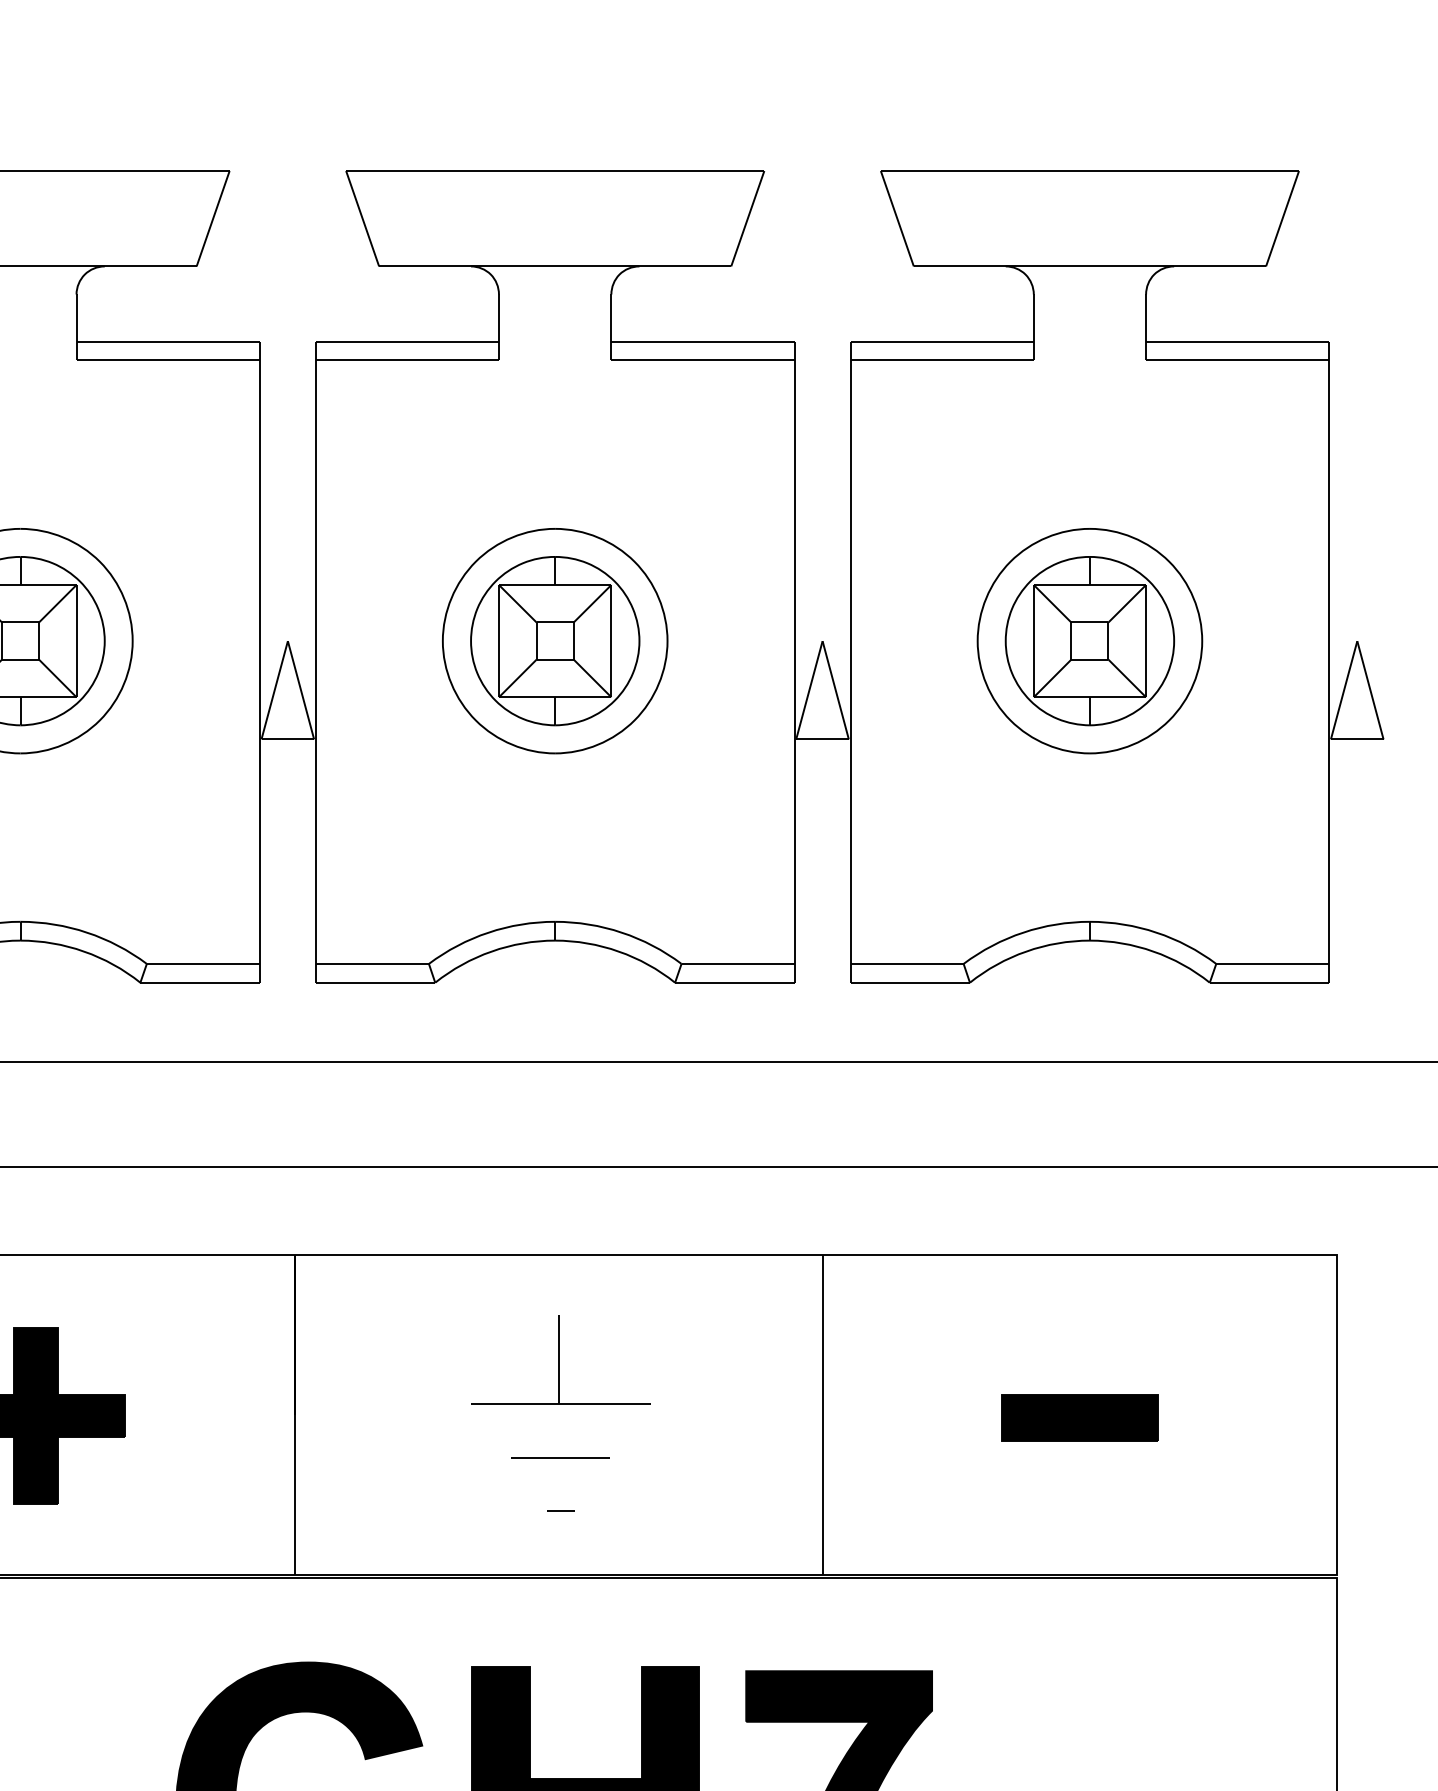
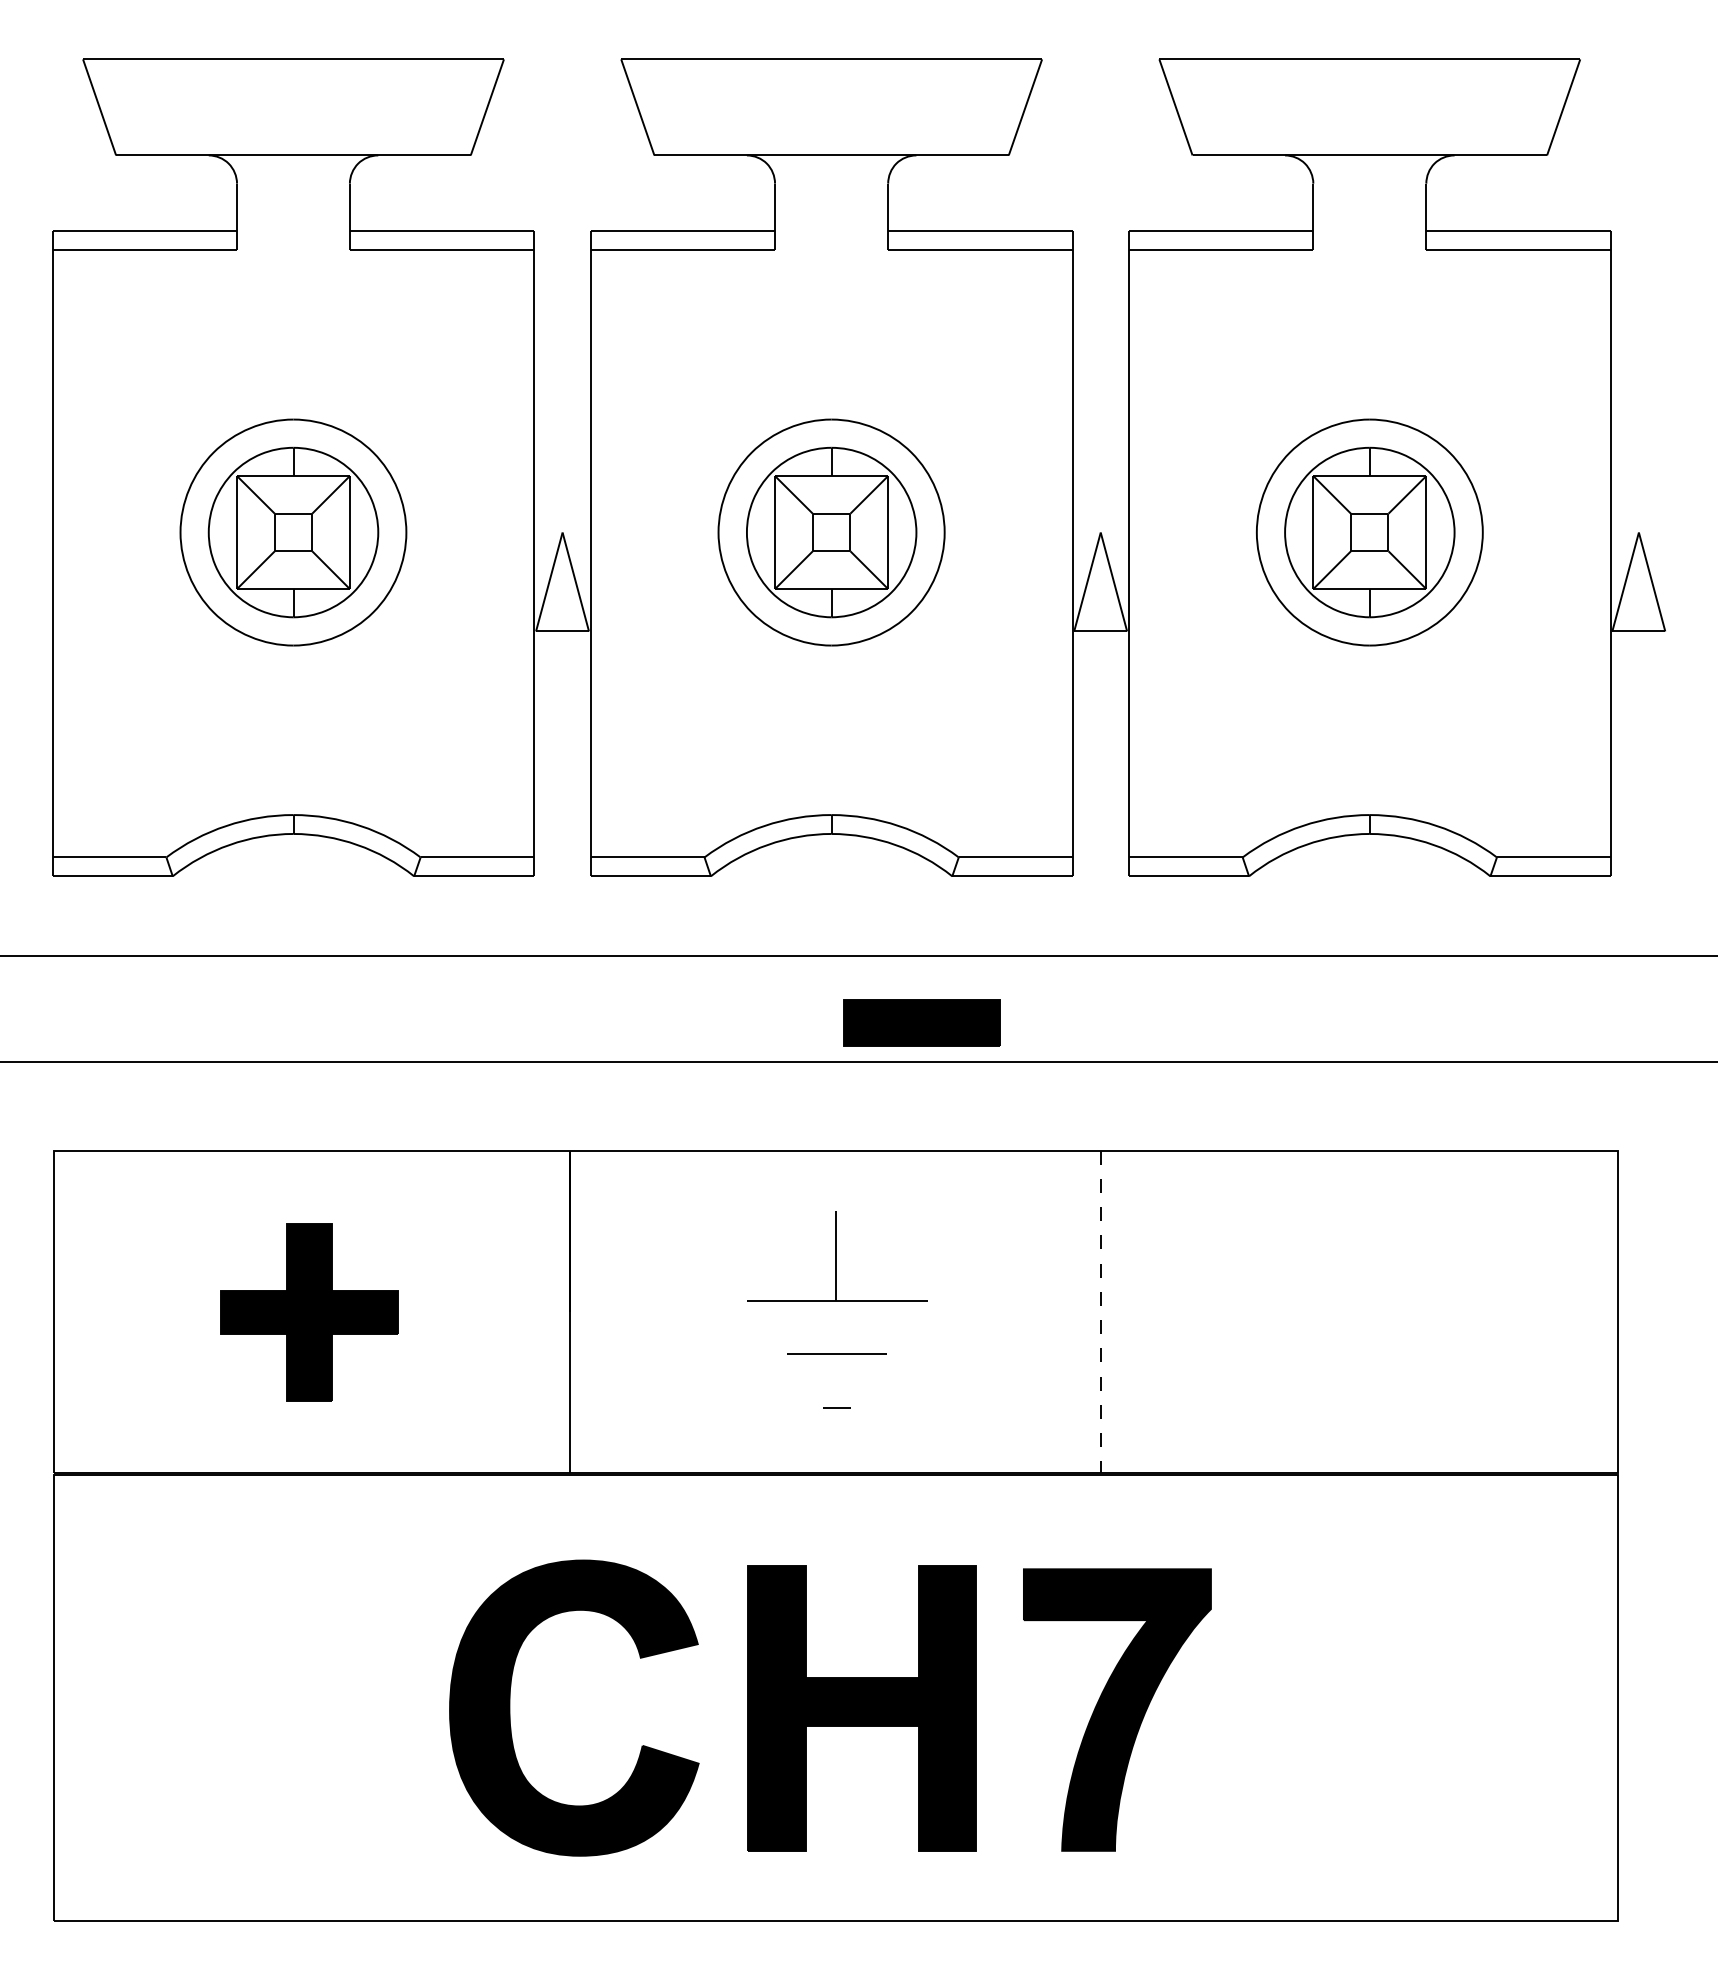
line: (823, 1416) -> (1101, 1312), solid -> dashed
part: (1079, 1417) -> (921, 1022), moved

